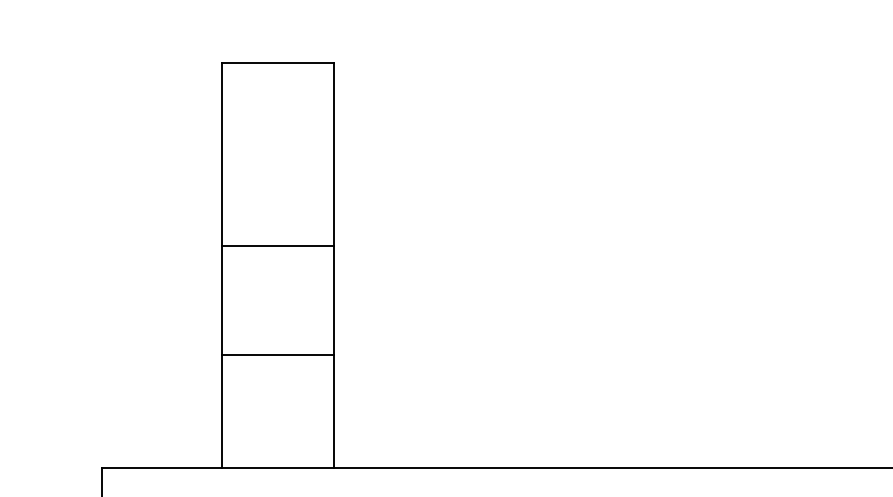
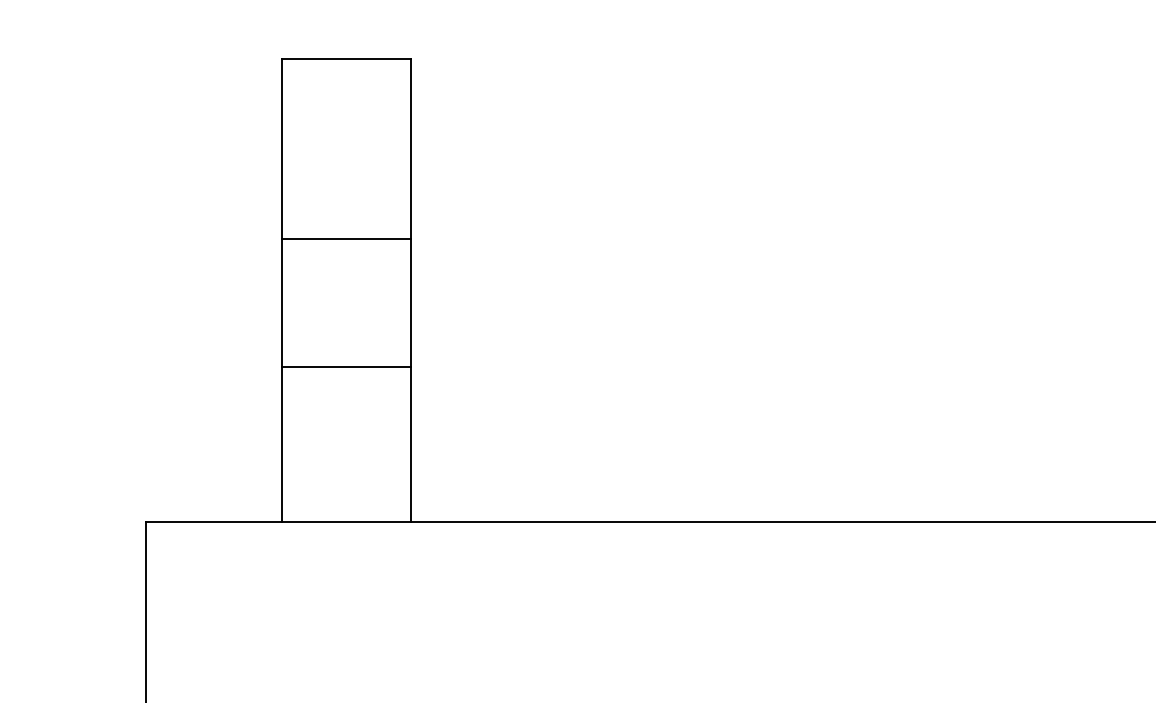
line: (277, 245) -> (346, 238), moved
line: (277, 354) -> (346, 367), moved

